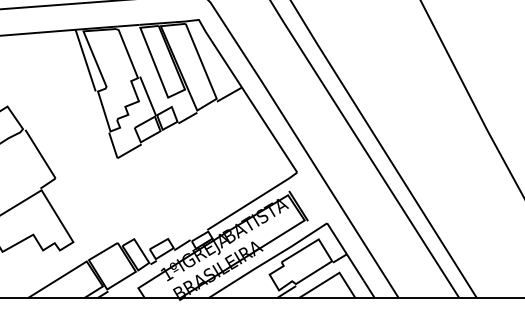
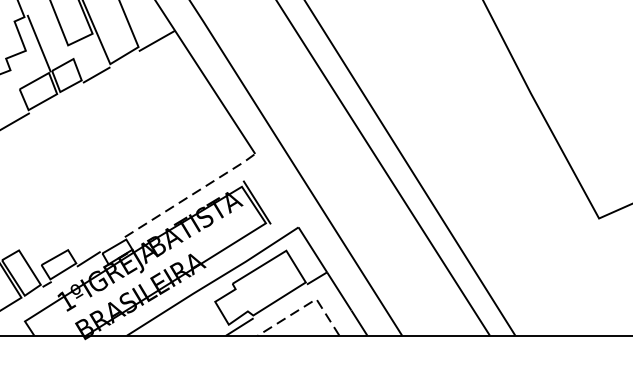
line: (253, 200) -> (191, 194), solid -> dashed
line: (331, 277) -> (304, 305), solid -> dashed

